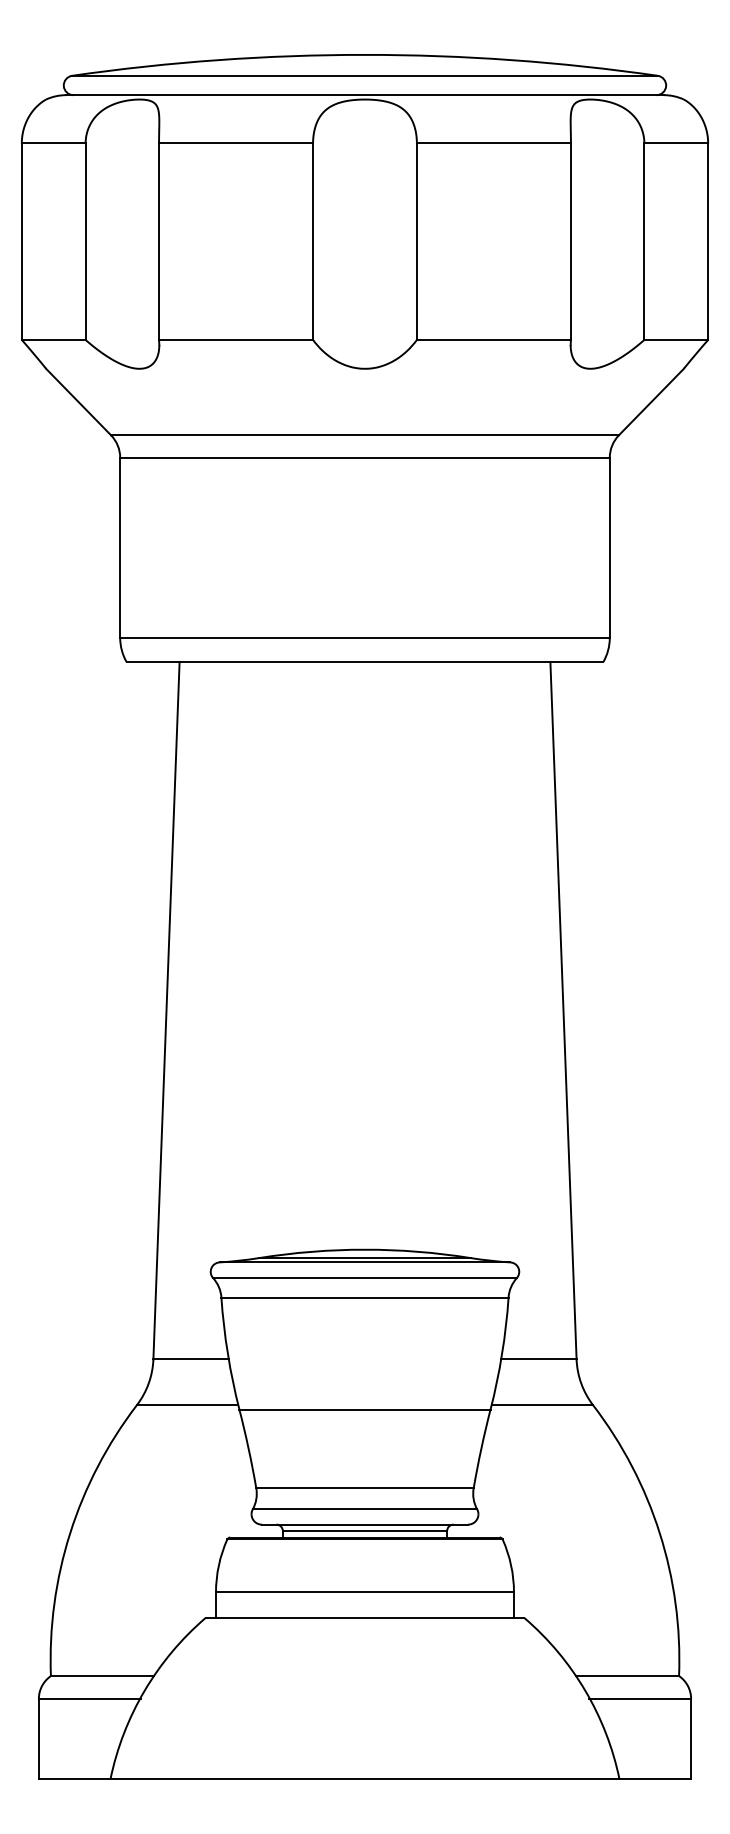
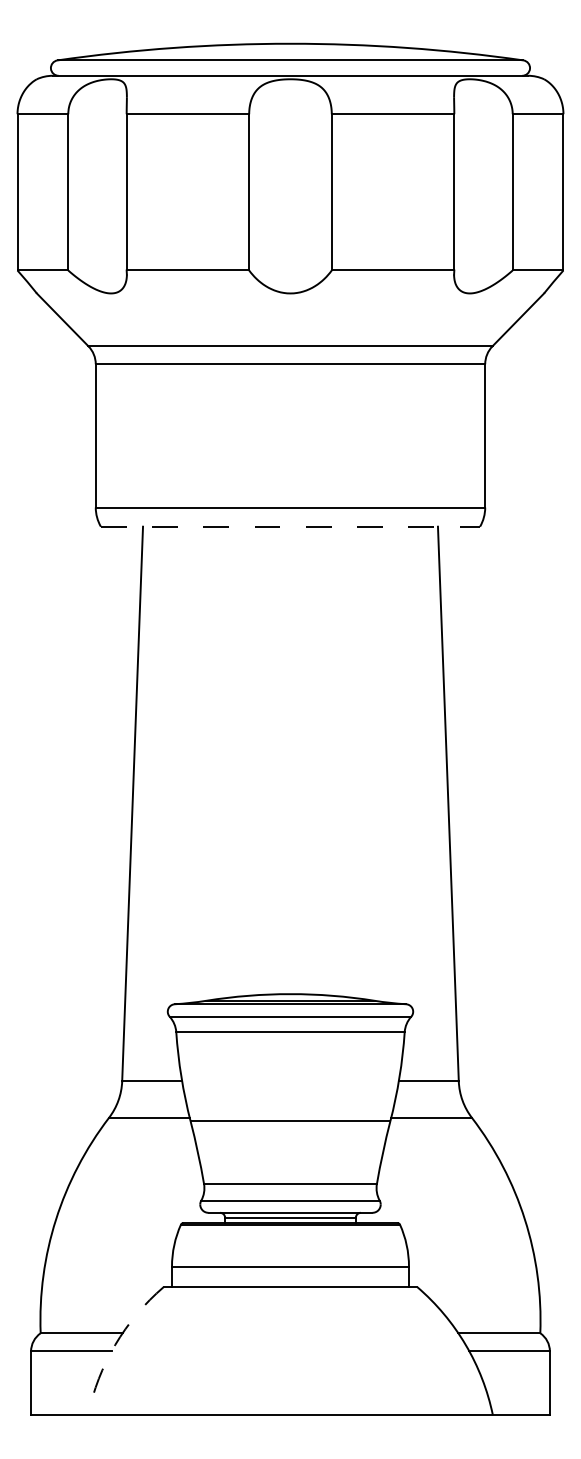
line: (365, 661) -> (290, 526), solid -> dashed
arc: (144, 1690) -> (115, 1344), solid -> dashed

